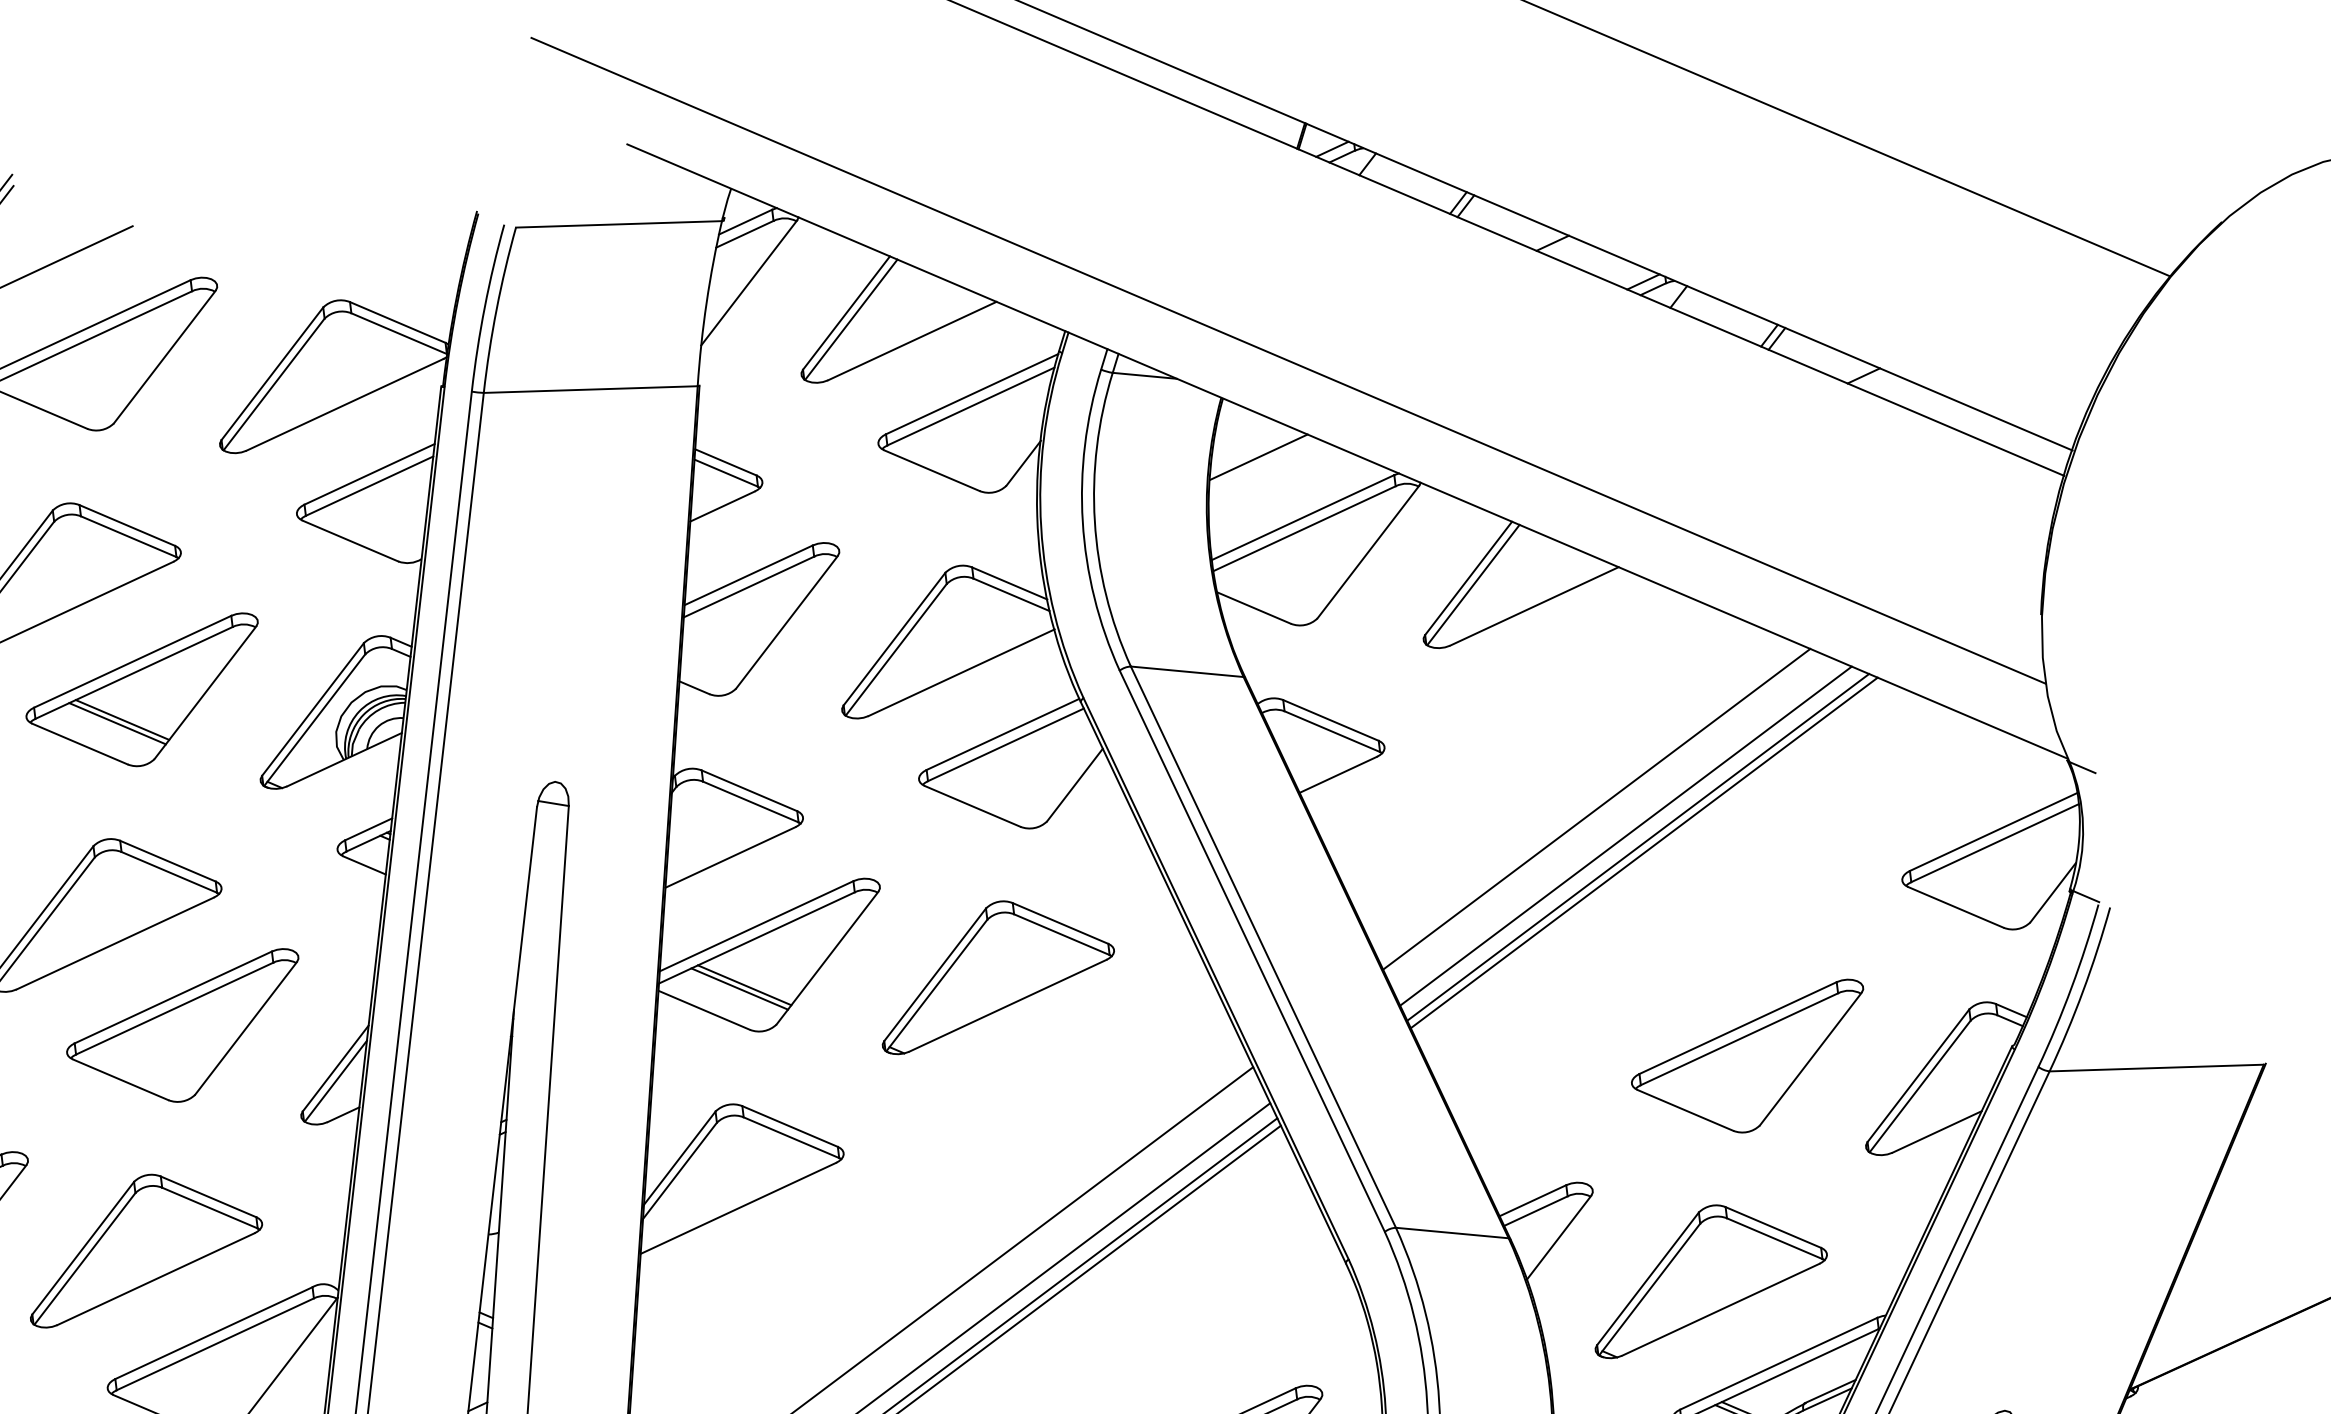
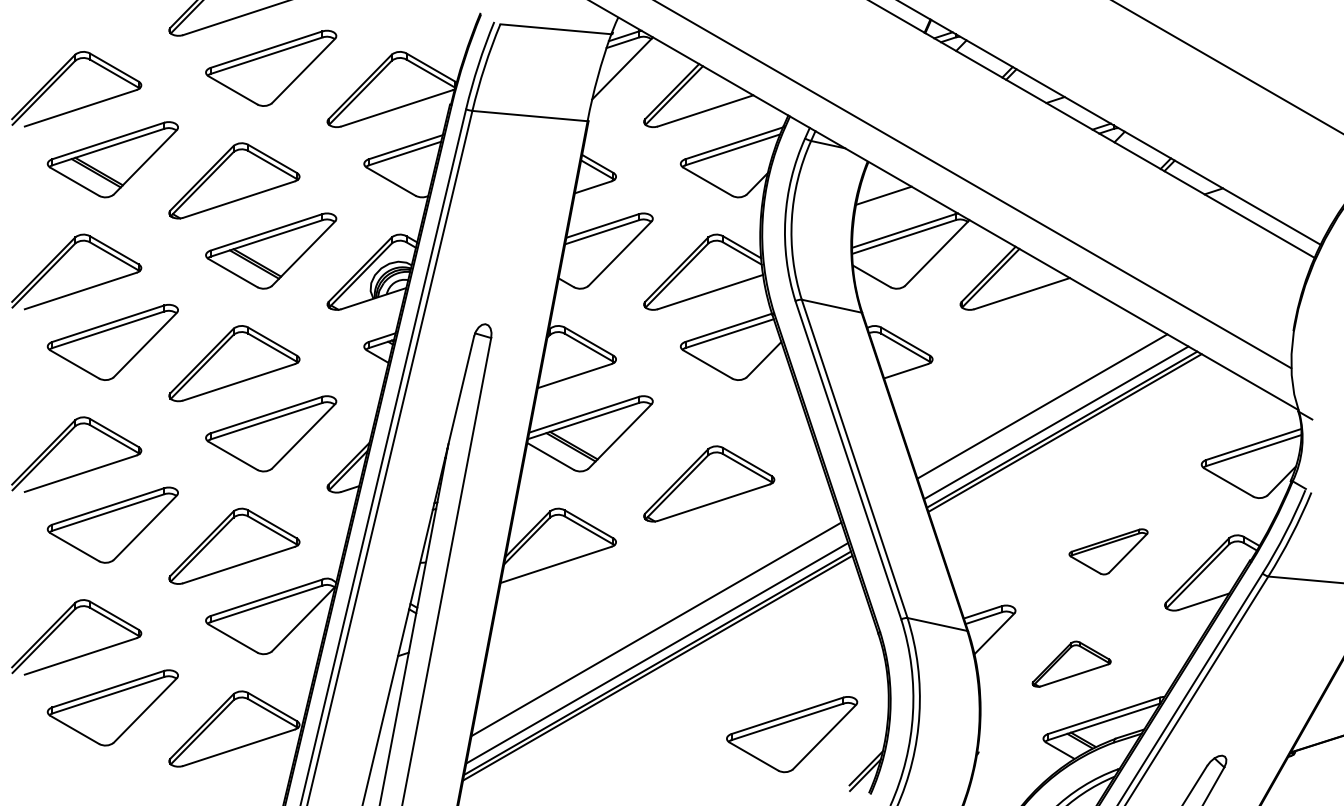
part: (995, 971) -> (709, 483), moved
part: (1750, 1060) -> (1108, 551), size x0.6
part: (1707, 1274) -> (1071, 663), size x0.6

